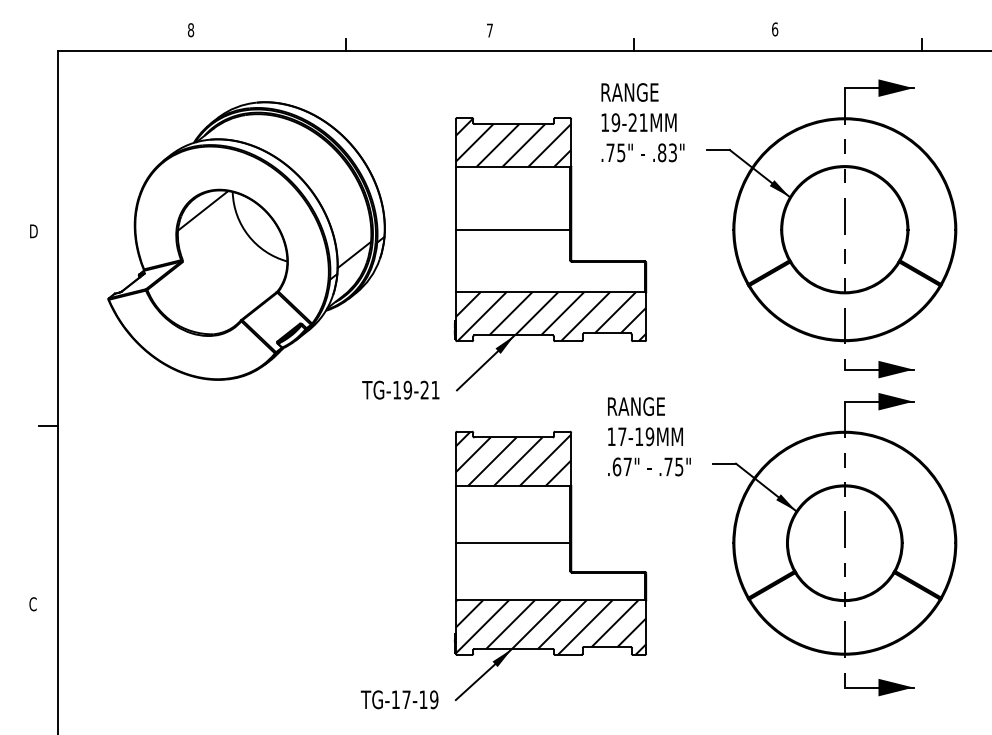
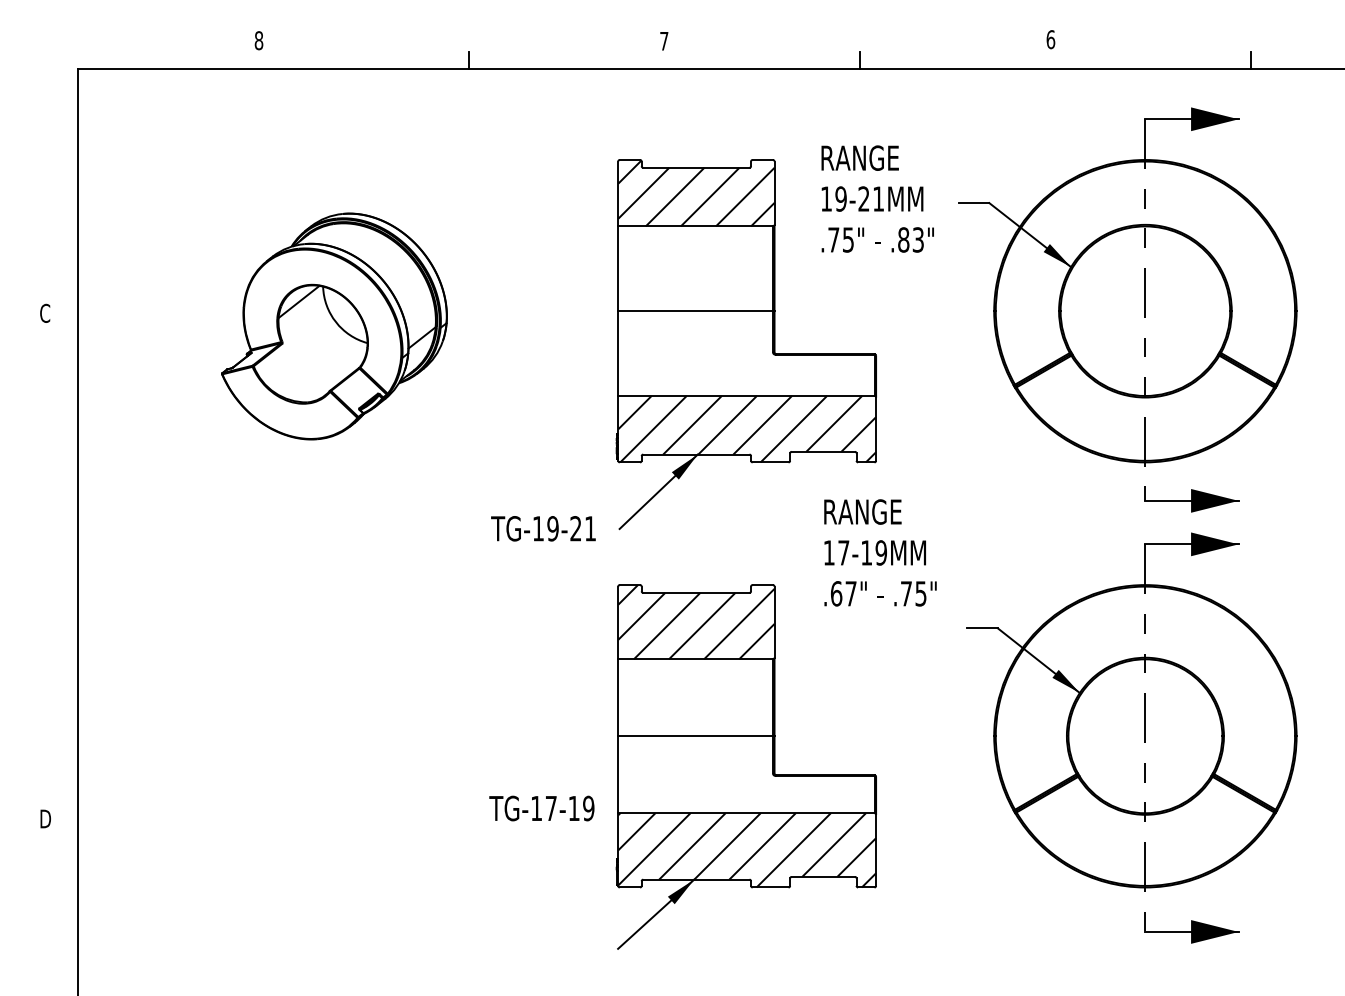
text: (642, 122) -> (877, 198), moved
text: (33, 230) -> (45, 312), D -> C
part: (246, 241) -> (334, 326), size x0.6
line: (48, 426) -> (65, 577), removed
text: (649, 436) -> (880, 552), moved
text: (32, 603) -> (44, 818), C -> D
text: (399, 699) -> (541, 808), moved

